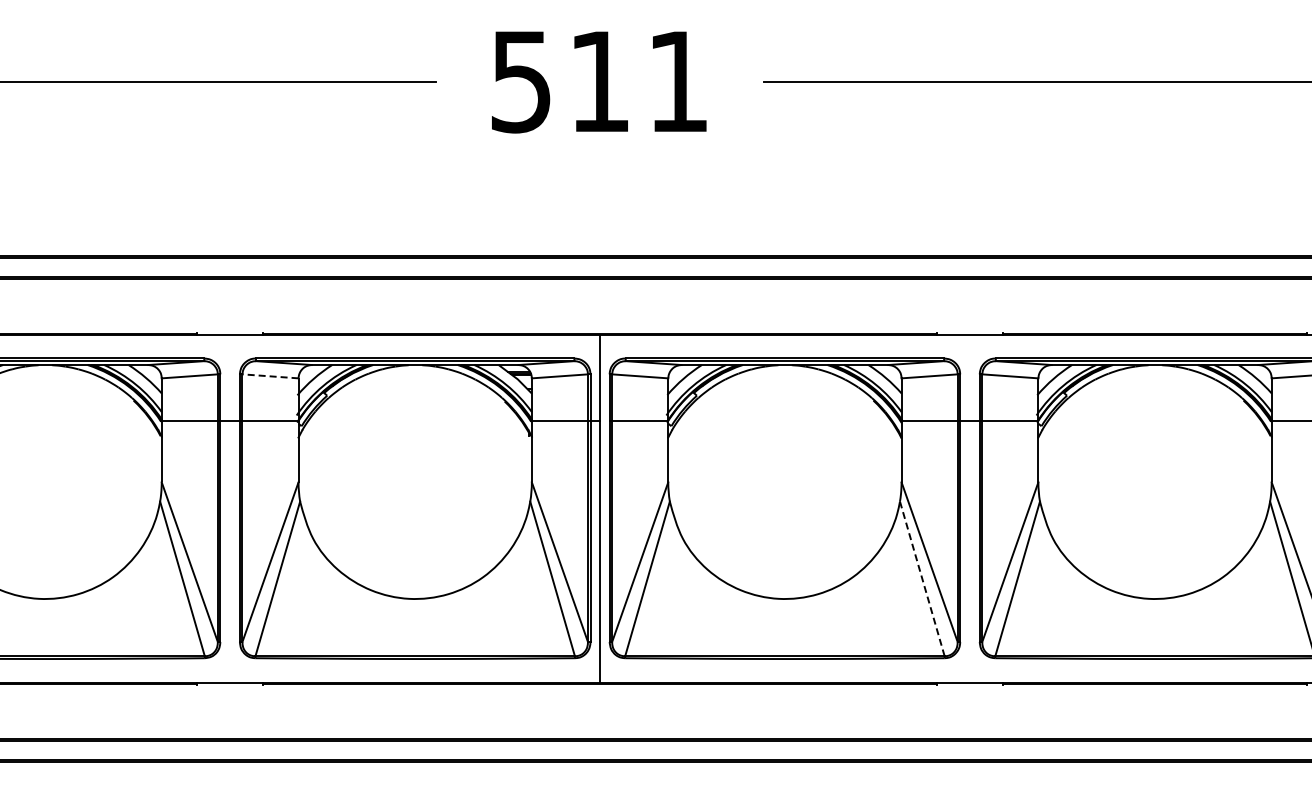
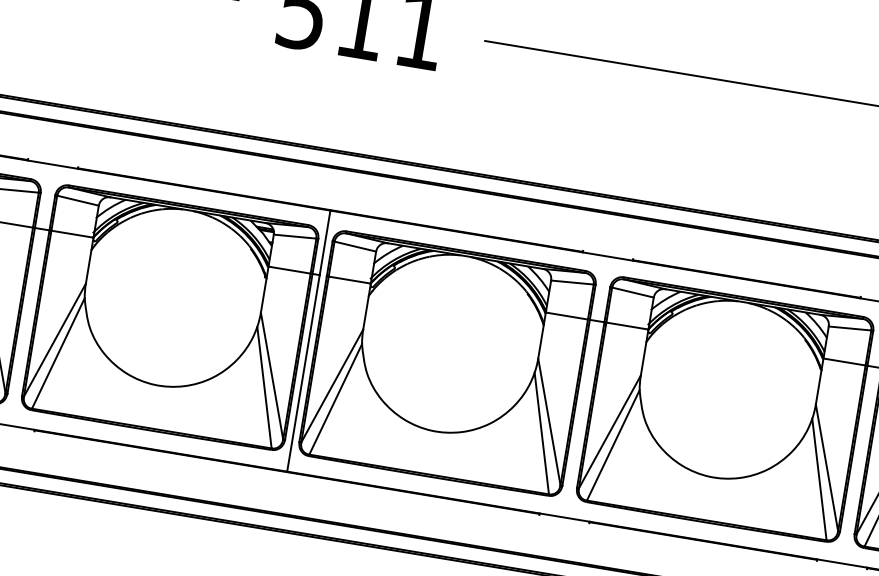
line: (269, 376) -> (77, 200), dashed -> solid
line: (922, 579) -> (541, 434), dashed -> solid

